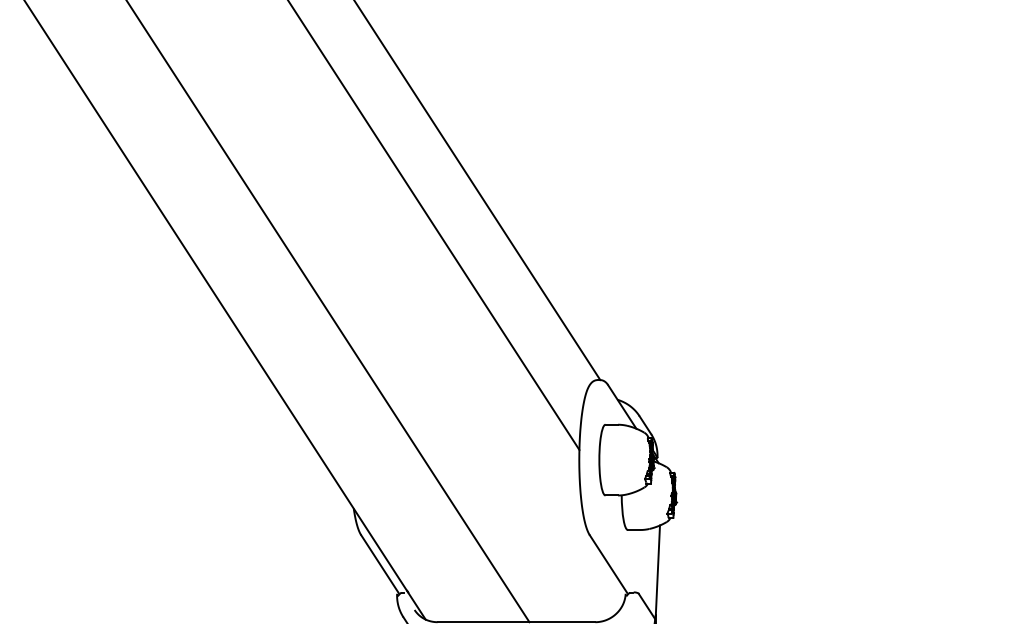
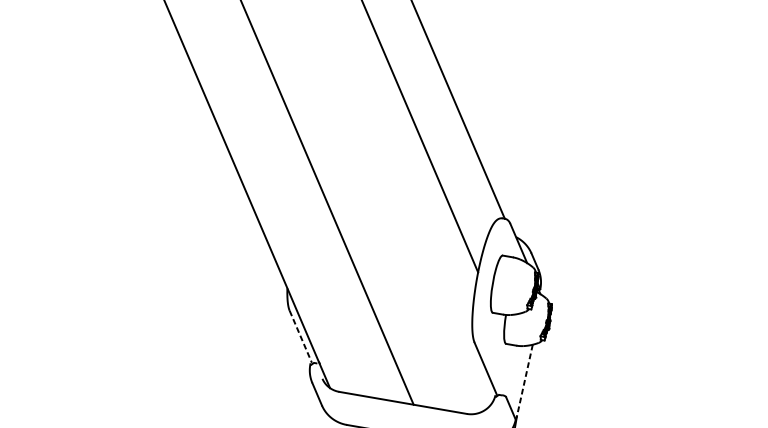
line: (380, 564) -> (301, 337), solid -> dashed
line: (657, 570) -> (524, 380), solid -> dashed

